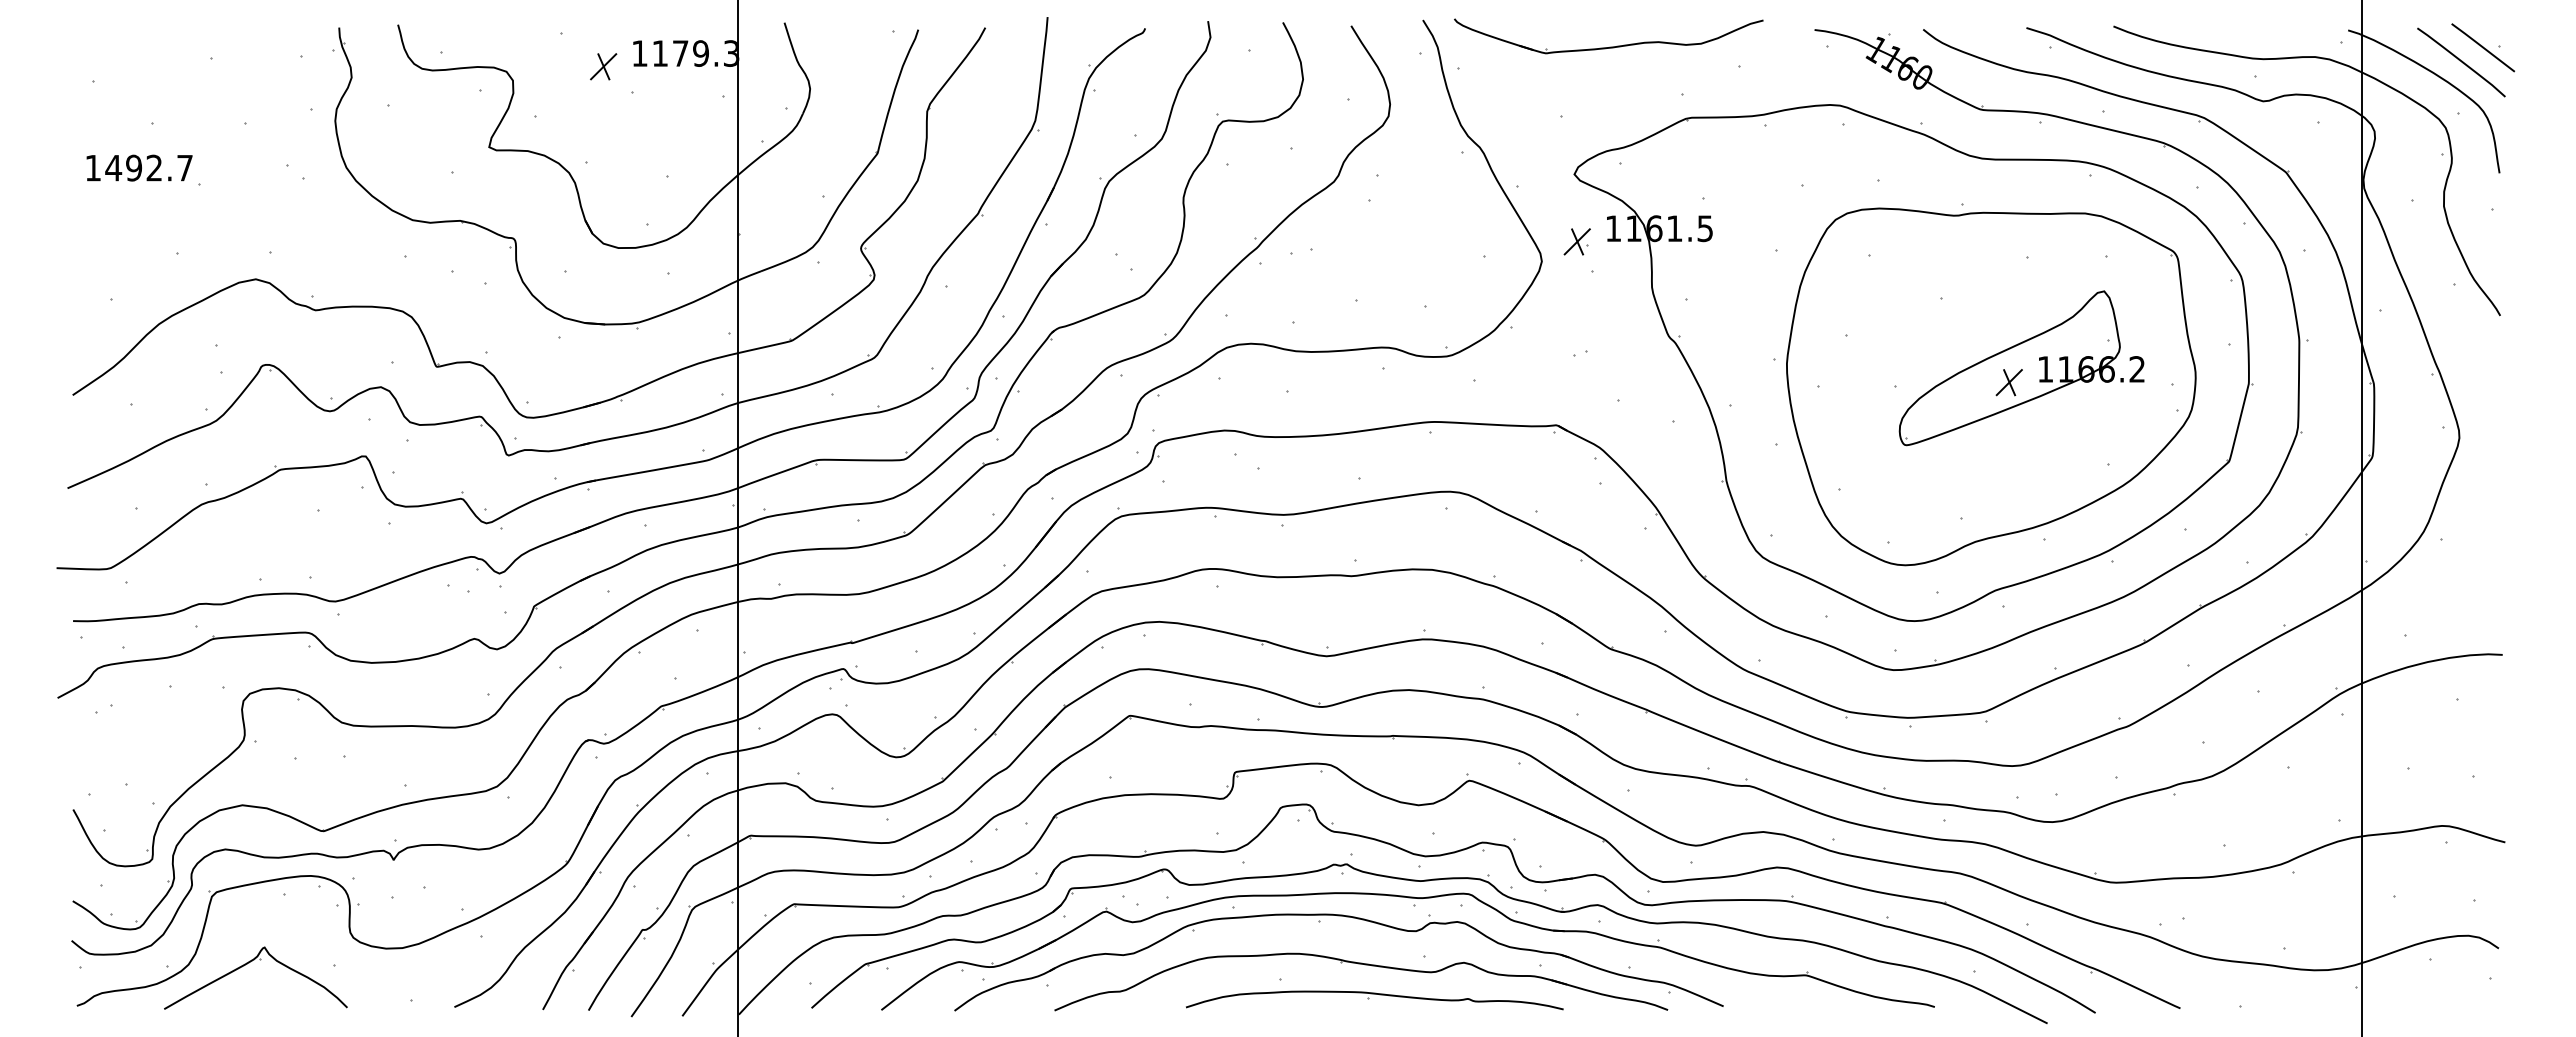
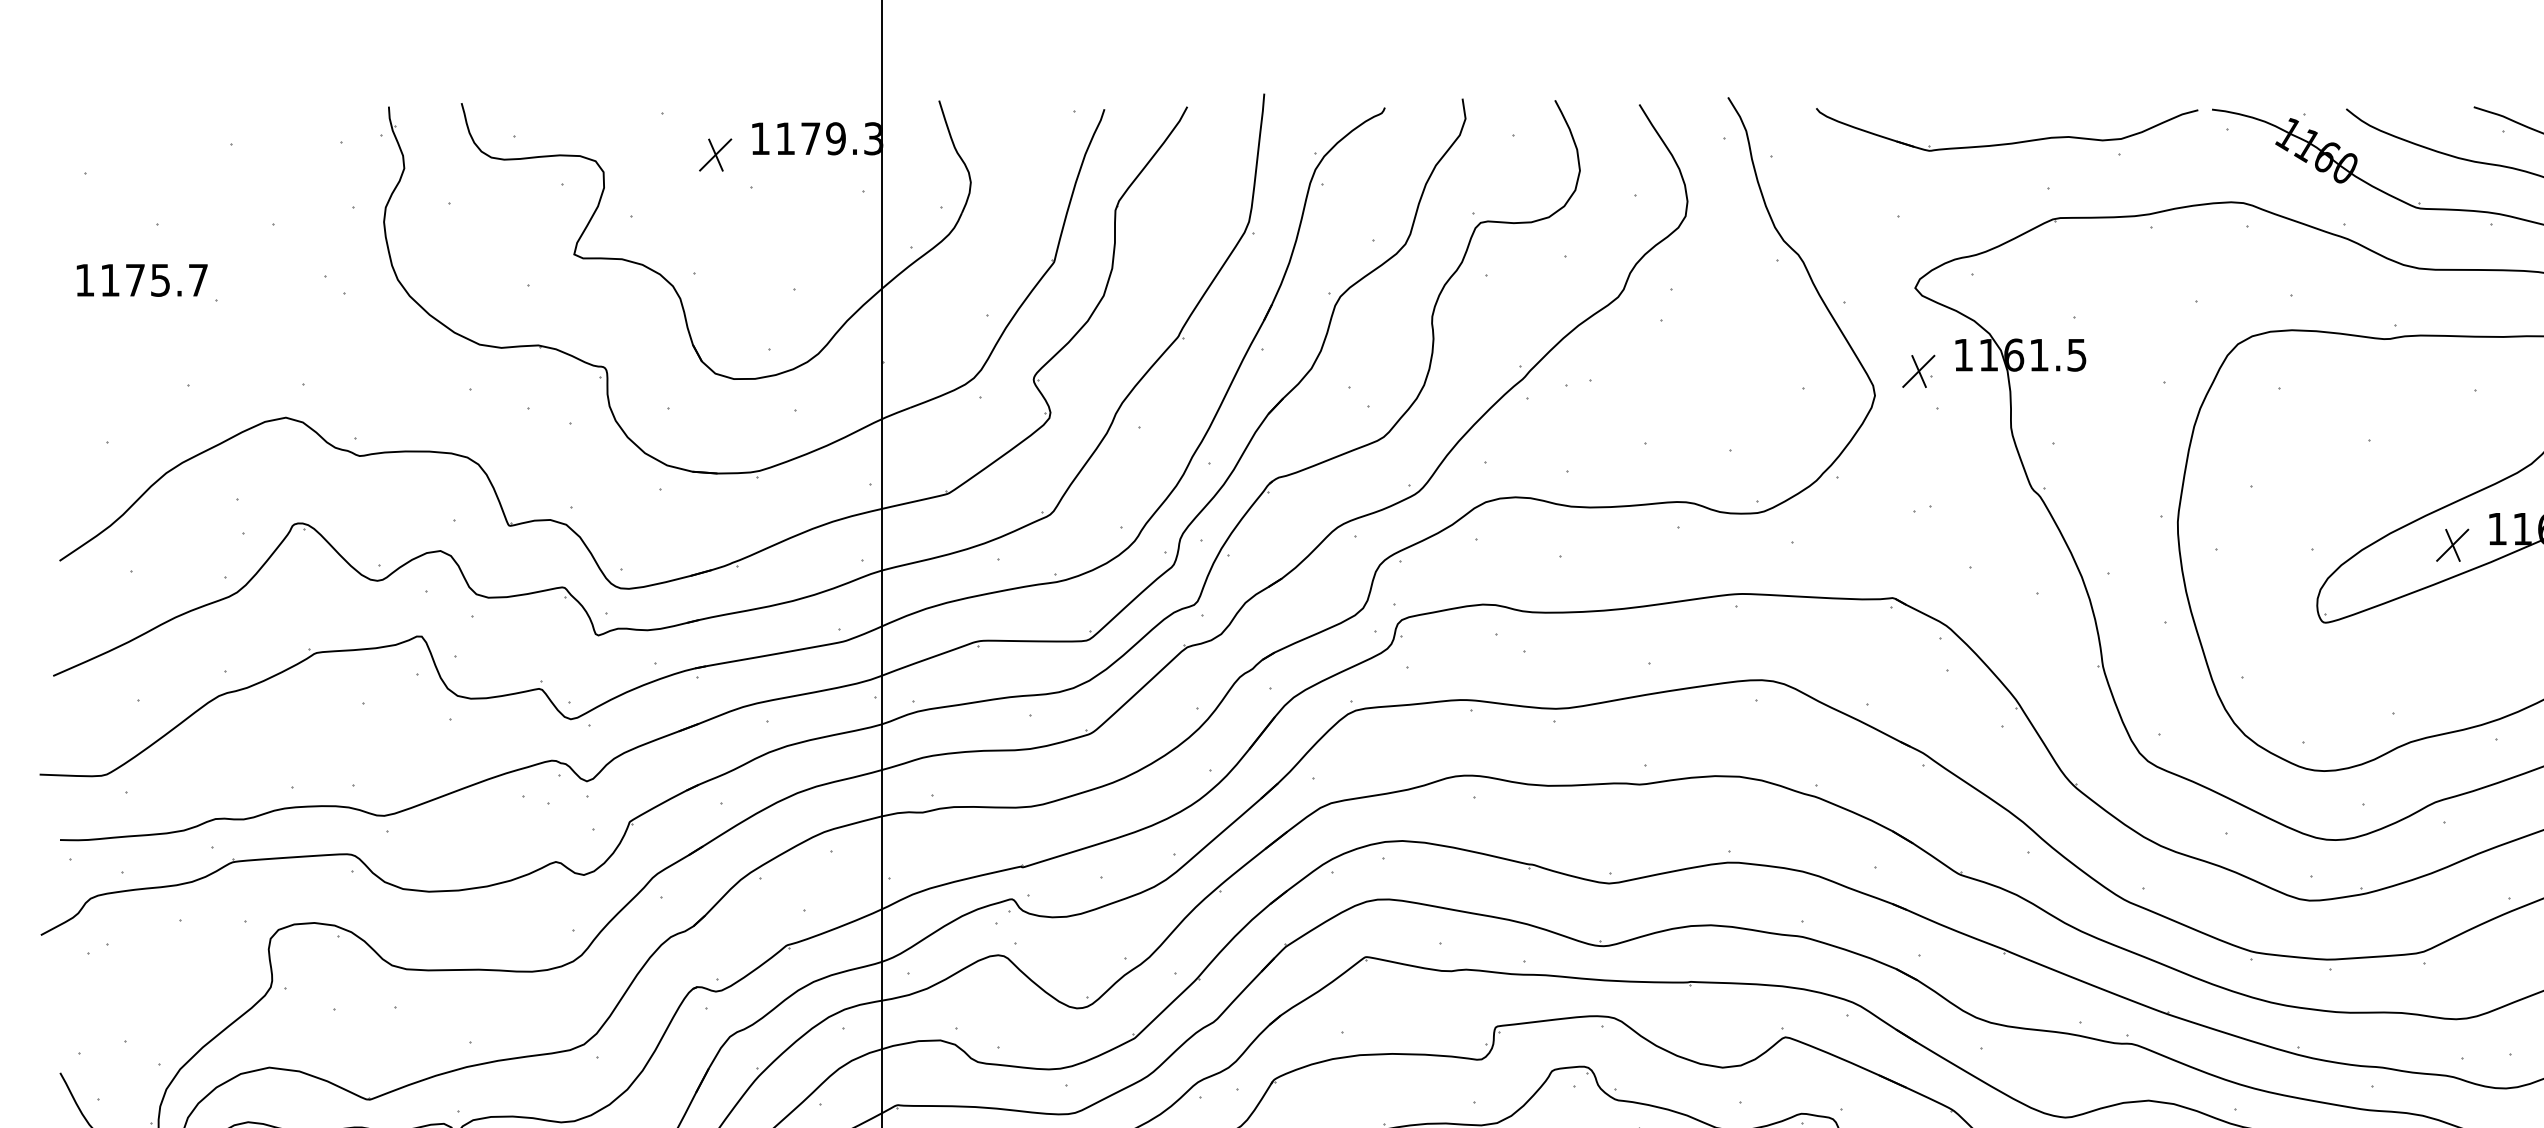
part: (1609, 46) -> (2008, 142), moved
text: (133, 167) -> (134, 279), 1492.7 -> 1175.7

